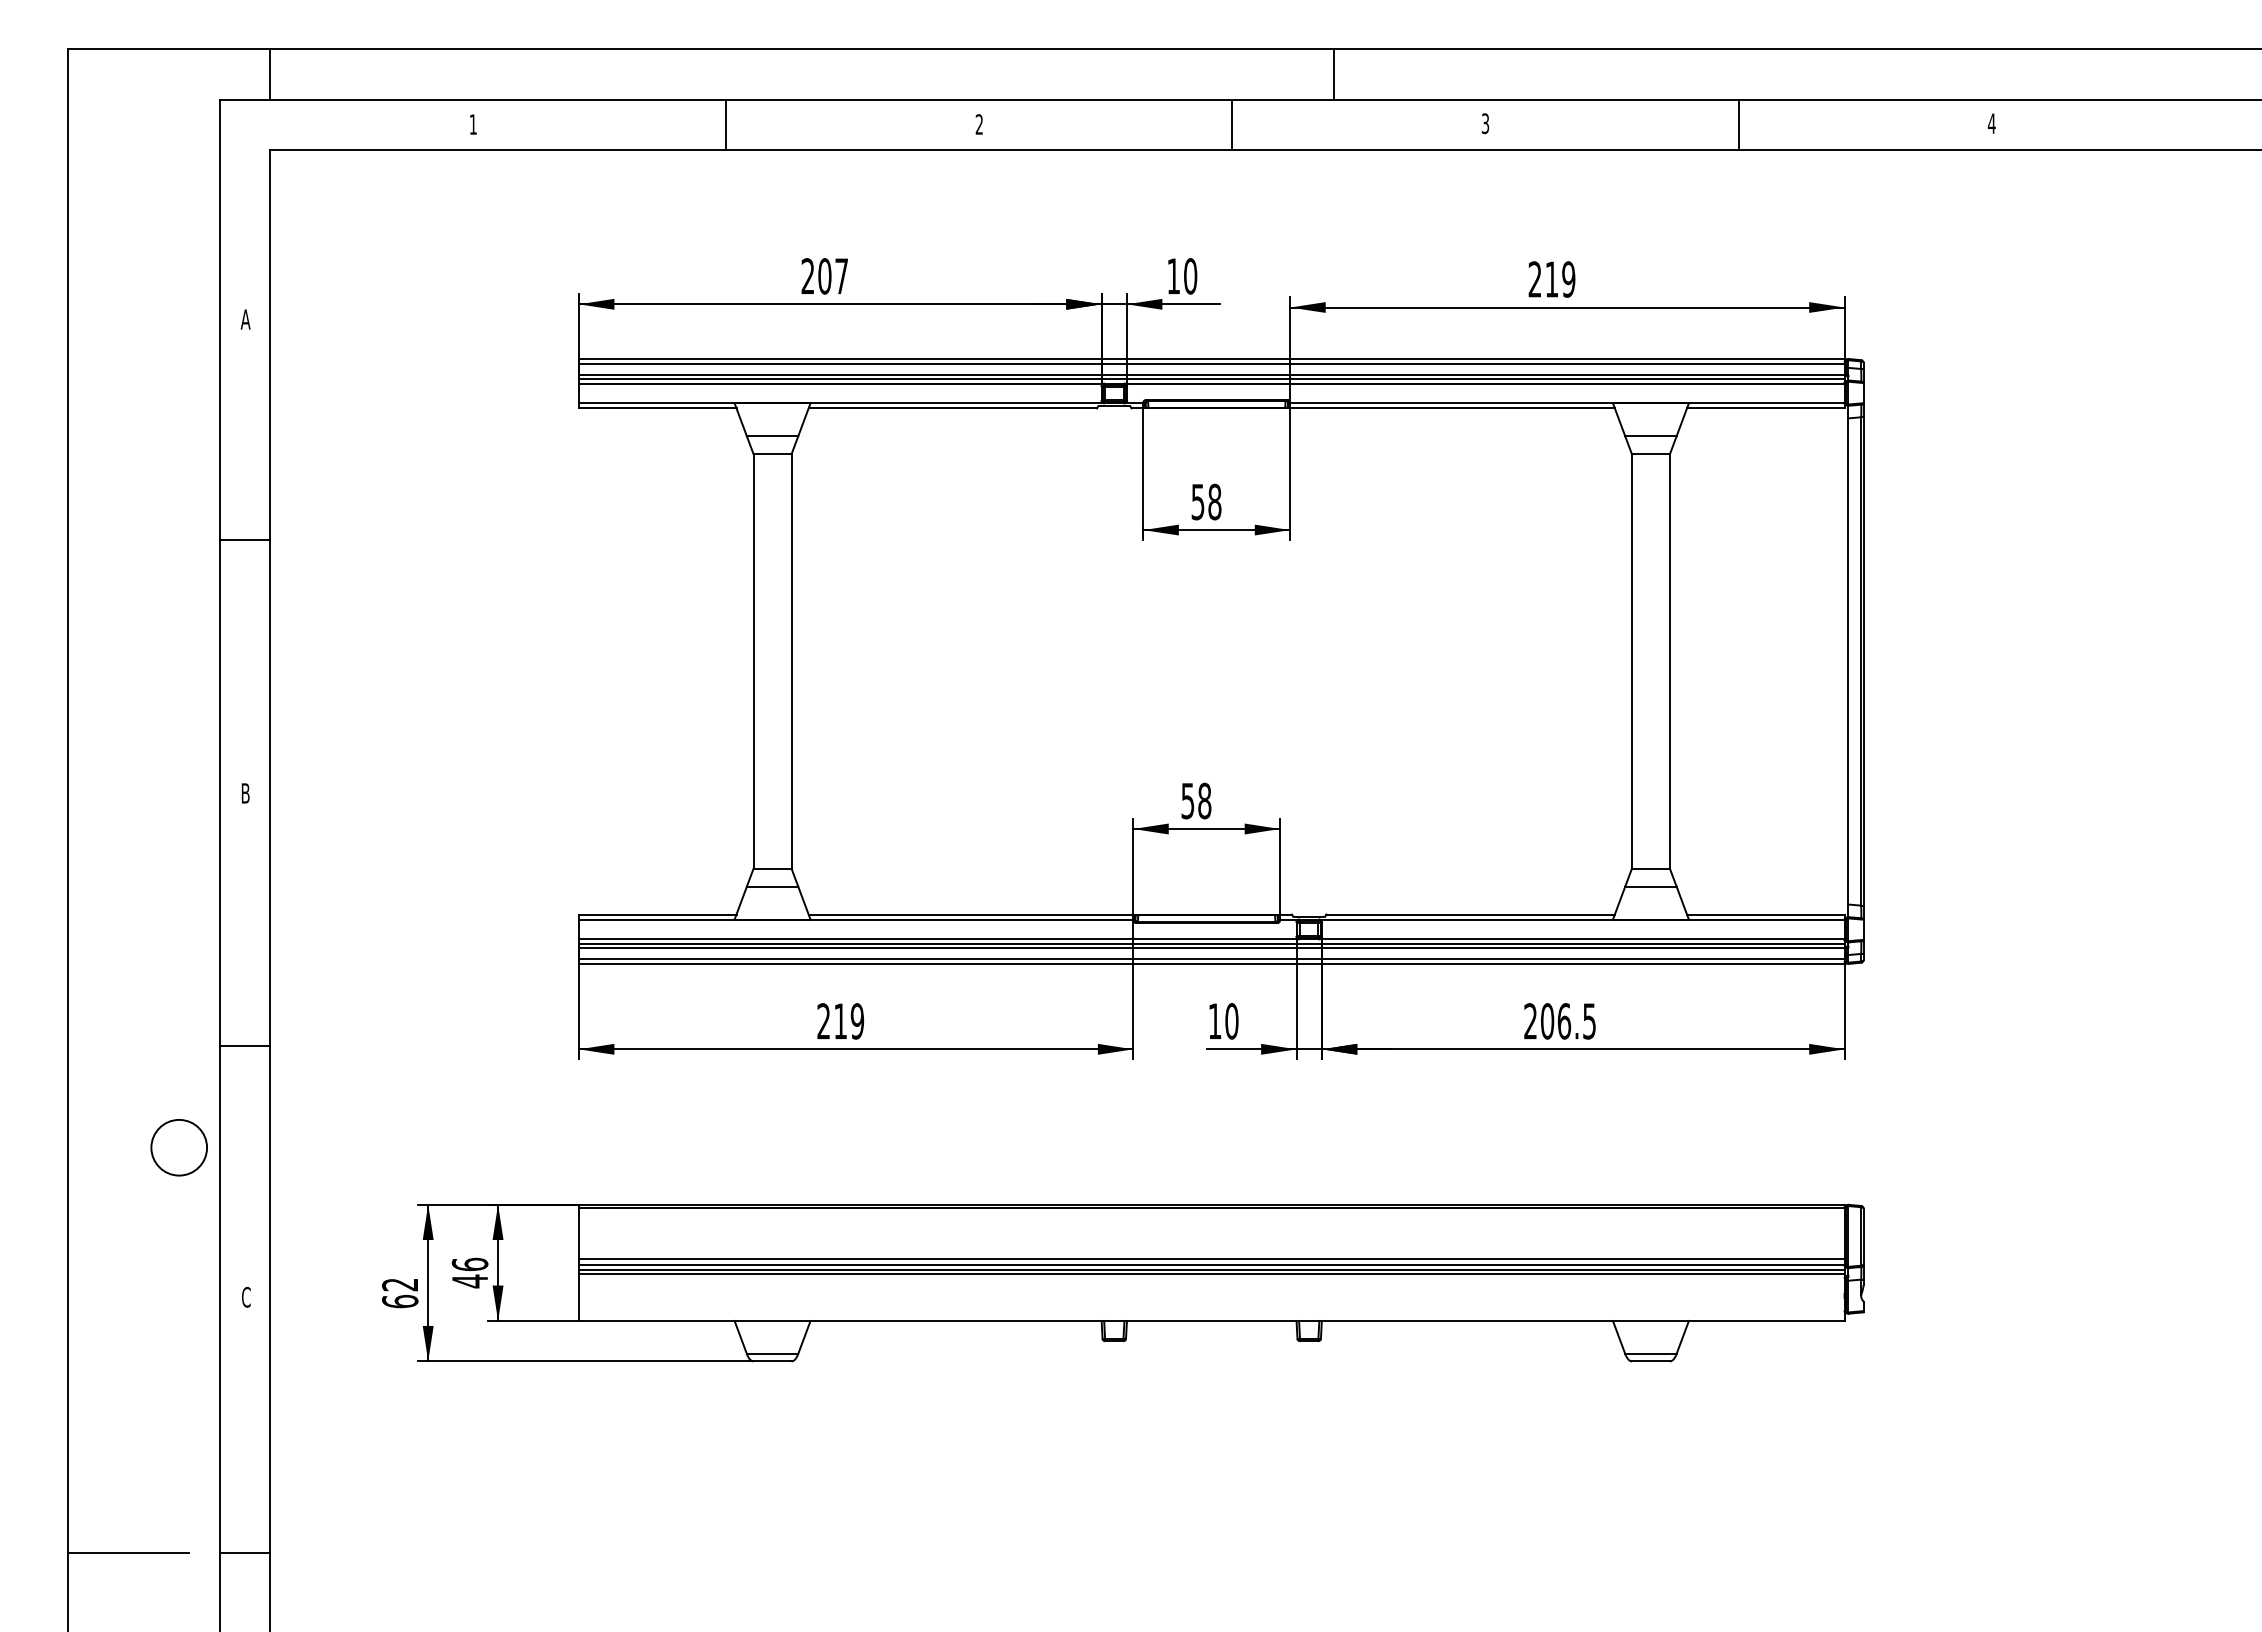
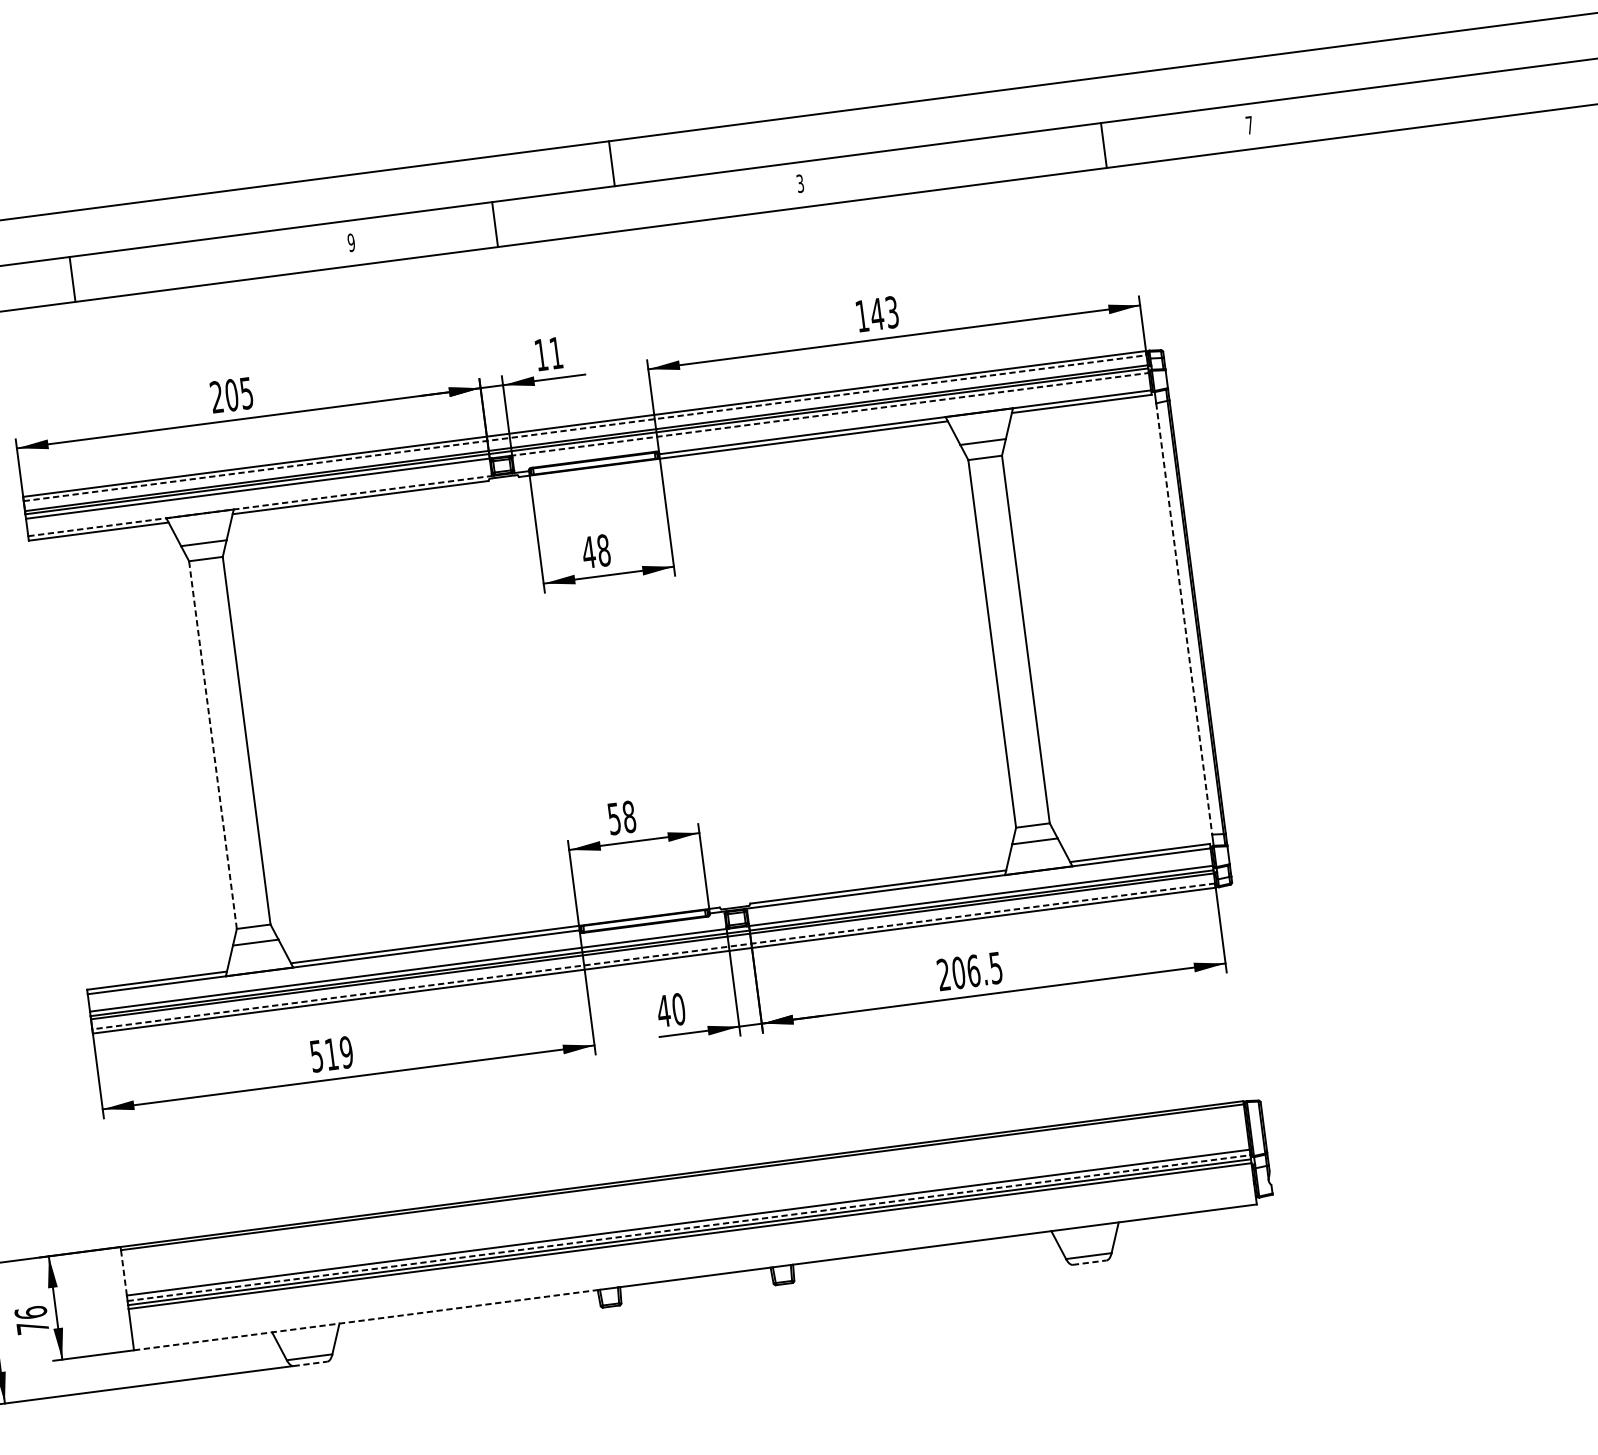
line: (1333, 74) -> (611, 163), moved
text: (1991, 123) -> (1249, 125), 4 -> 7
line: (725, 124) -> (72, 279), moved
text: (979, 124) -> (351, 242), 2 -> 9
line: (1232, 124) -> (495, 224), moved
line: (1738, 124) -> (1103, 144), moved
text: (841, 276) -> (246, 393), 207 -> 205
text: (1190, 276) -> (556, 353), 10 -> 11
text: (1551, 279) -> (876, 314), 219 -> 143
line: (1211, 363) -> (584, 428), solid -> dashed
line: (1485, 383) -> (830, 414), solid -> dashed
line: (841, 403) -> (261, 506), solid -> dashed
text: (1197, 502) -> (588, 552), 58 -> 48
line: (753, 660) -> (212, 744), solid -> dashed
line: (1848, 661) -> (1184, 618), solid -> dashed
line: (1211, 959) -> (653, 956), solid -> dashed
text: (823, 1021) -> (316, 1056), 219 -> 519
text: (1214, 1021) -> (663, 1011), 10 -> 40
line: (578, 1233) -> (123, 1272), solid -> dashed
line: (1211, 1265) -> (688, 1228), solid -> dashed
text: (469, 1281) -> (32, 1327), 46 -> 76
line: (841, 1320) -> (366, 1319), solid -> dashed
line: (772, 1361) -> (310, 1363), solid -> dashed
line: (1650, 1361) -> (1089, 1262), solid -> dashed

